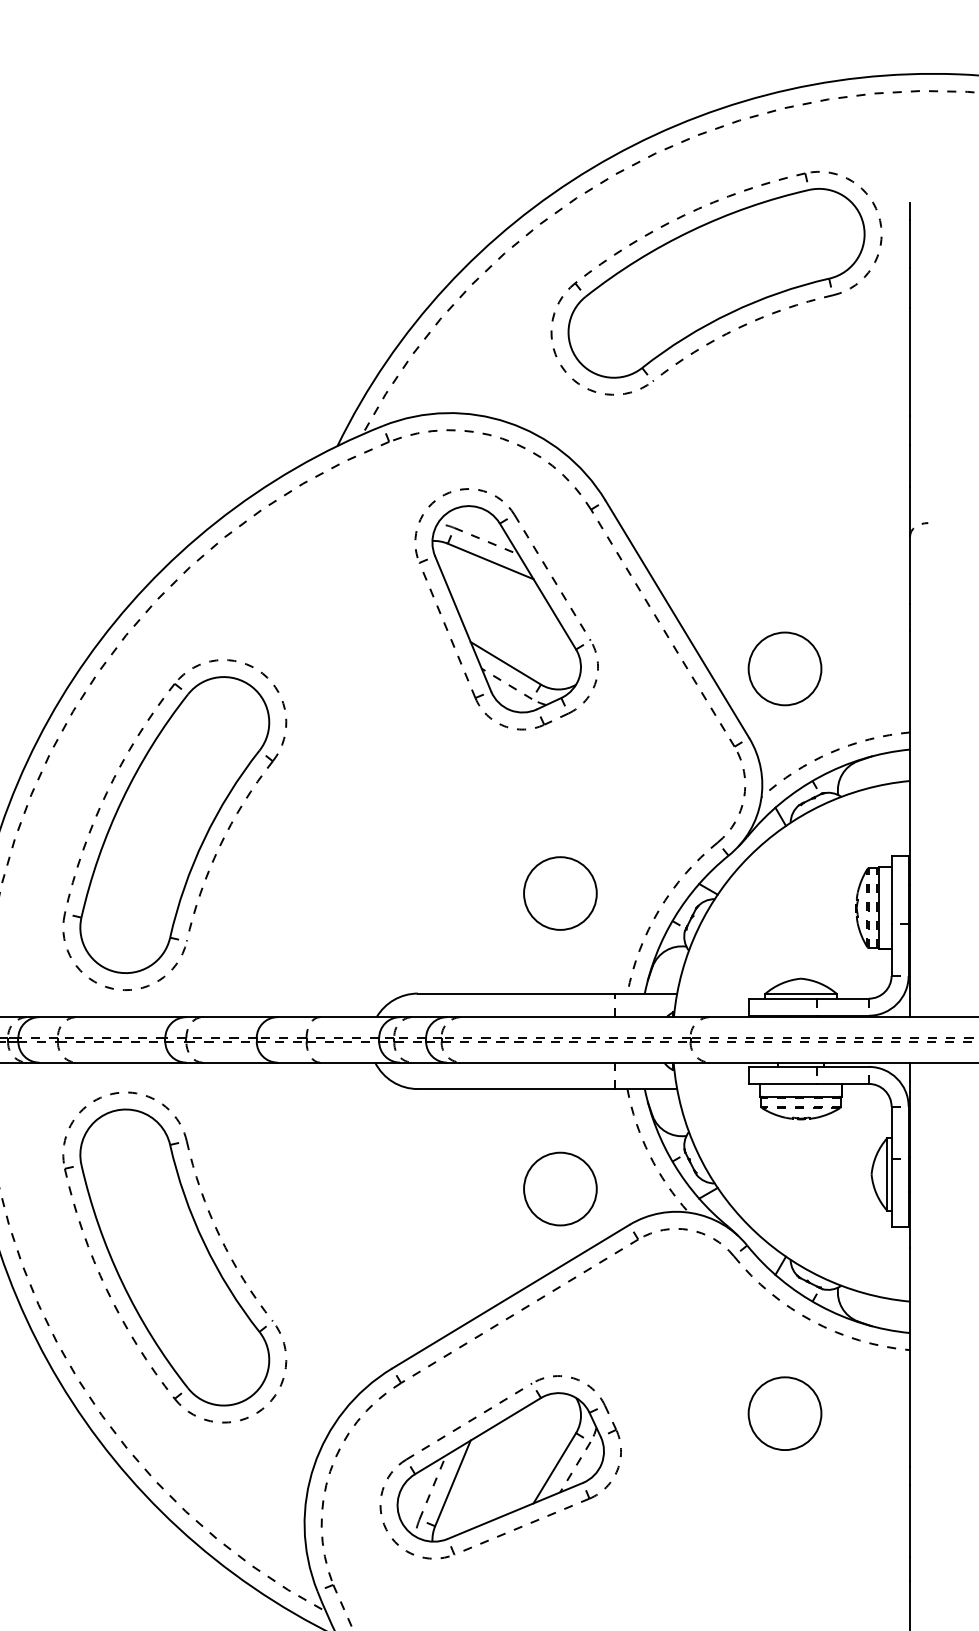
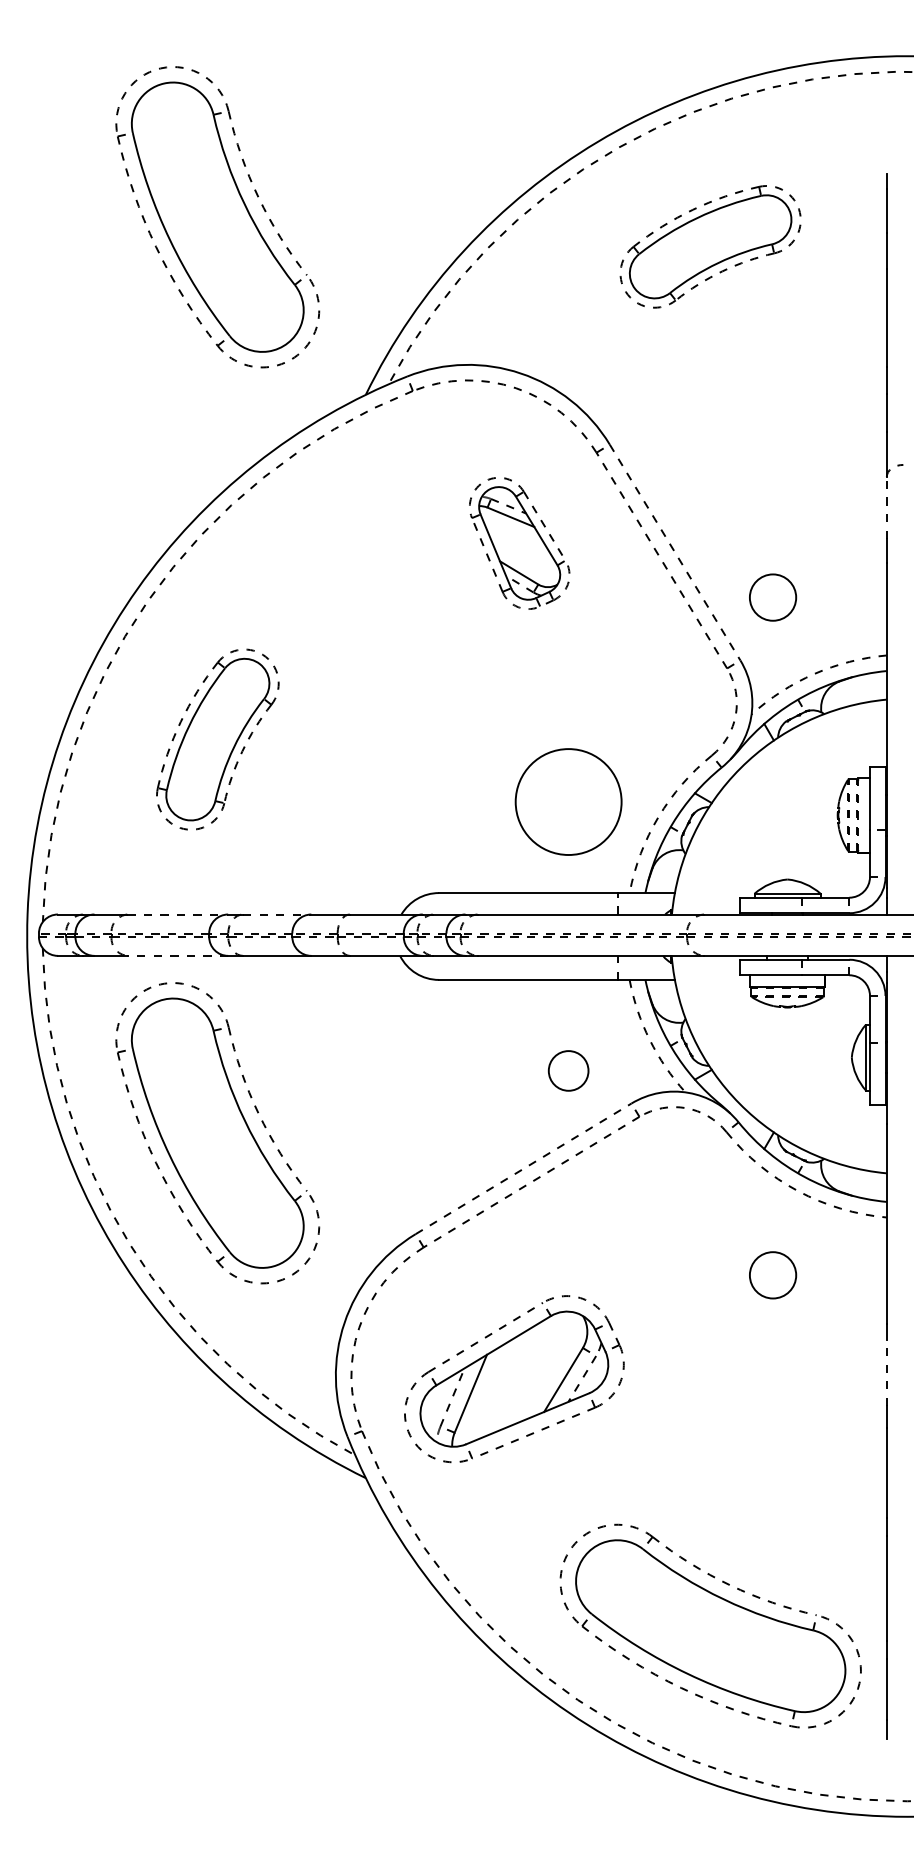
part: (174, 251) -> (217, 217), added
part: (716, 283) -> (710, 246), size x0.6
line: (909, 569) -> (886, 507), solid -> dashed
part: (506, 609) -> (519, 543), size x0.6
line: (677, 620) -> (675, 553), solid -> dashed
circle: (784, 668) -> (772, 597), size x0.7
part: (174, 824) -> (217, 739), size x0.6
circle: (560, 892) -> (568, 801), size x1.6
line: (878, 907) -> (858, 814), solid -> dashed
line: (131, 1017) -> (178, 914), solid -> dashed
line: (240, 1017) -> (277, 914), solid -> dashed
line: (130, 1062) -> (177, 955), solid -> dashed
circle: (560, 1188) -> (568, 1070), size x0.6
line: (510, 1296) -> (523, 1168), solid -> dashed
circle: (784, 1413) -> (772, 1275), size x0.7
part: (500, 1467) -> (514, 1379), moved
line: (909, 1521) -> (886, 1373), solid -> dashed

